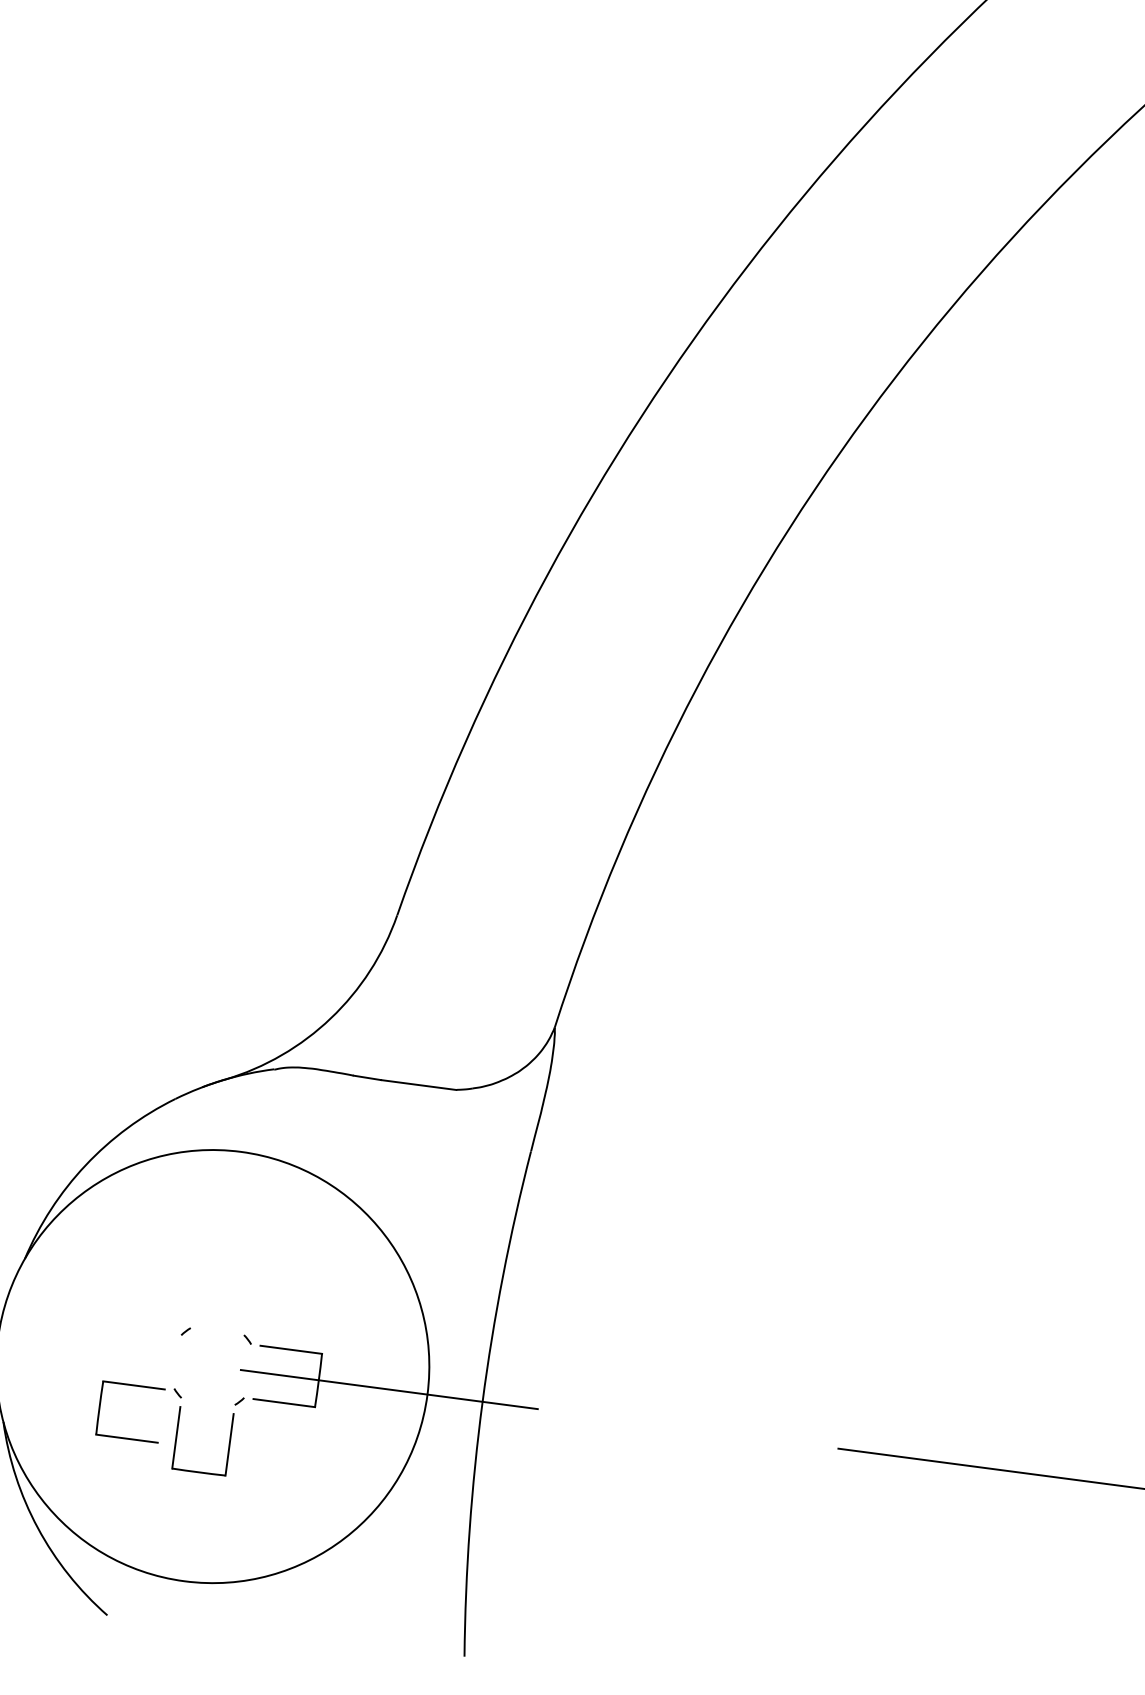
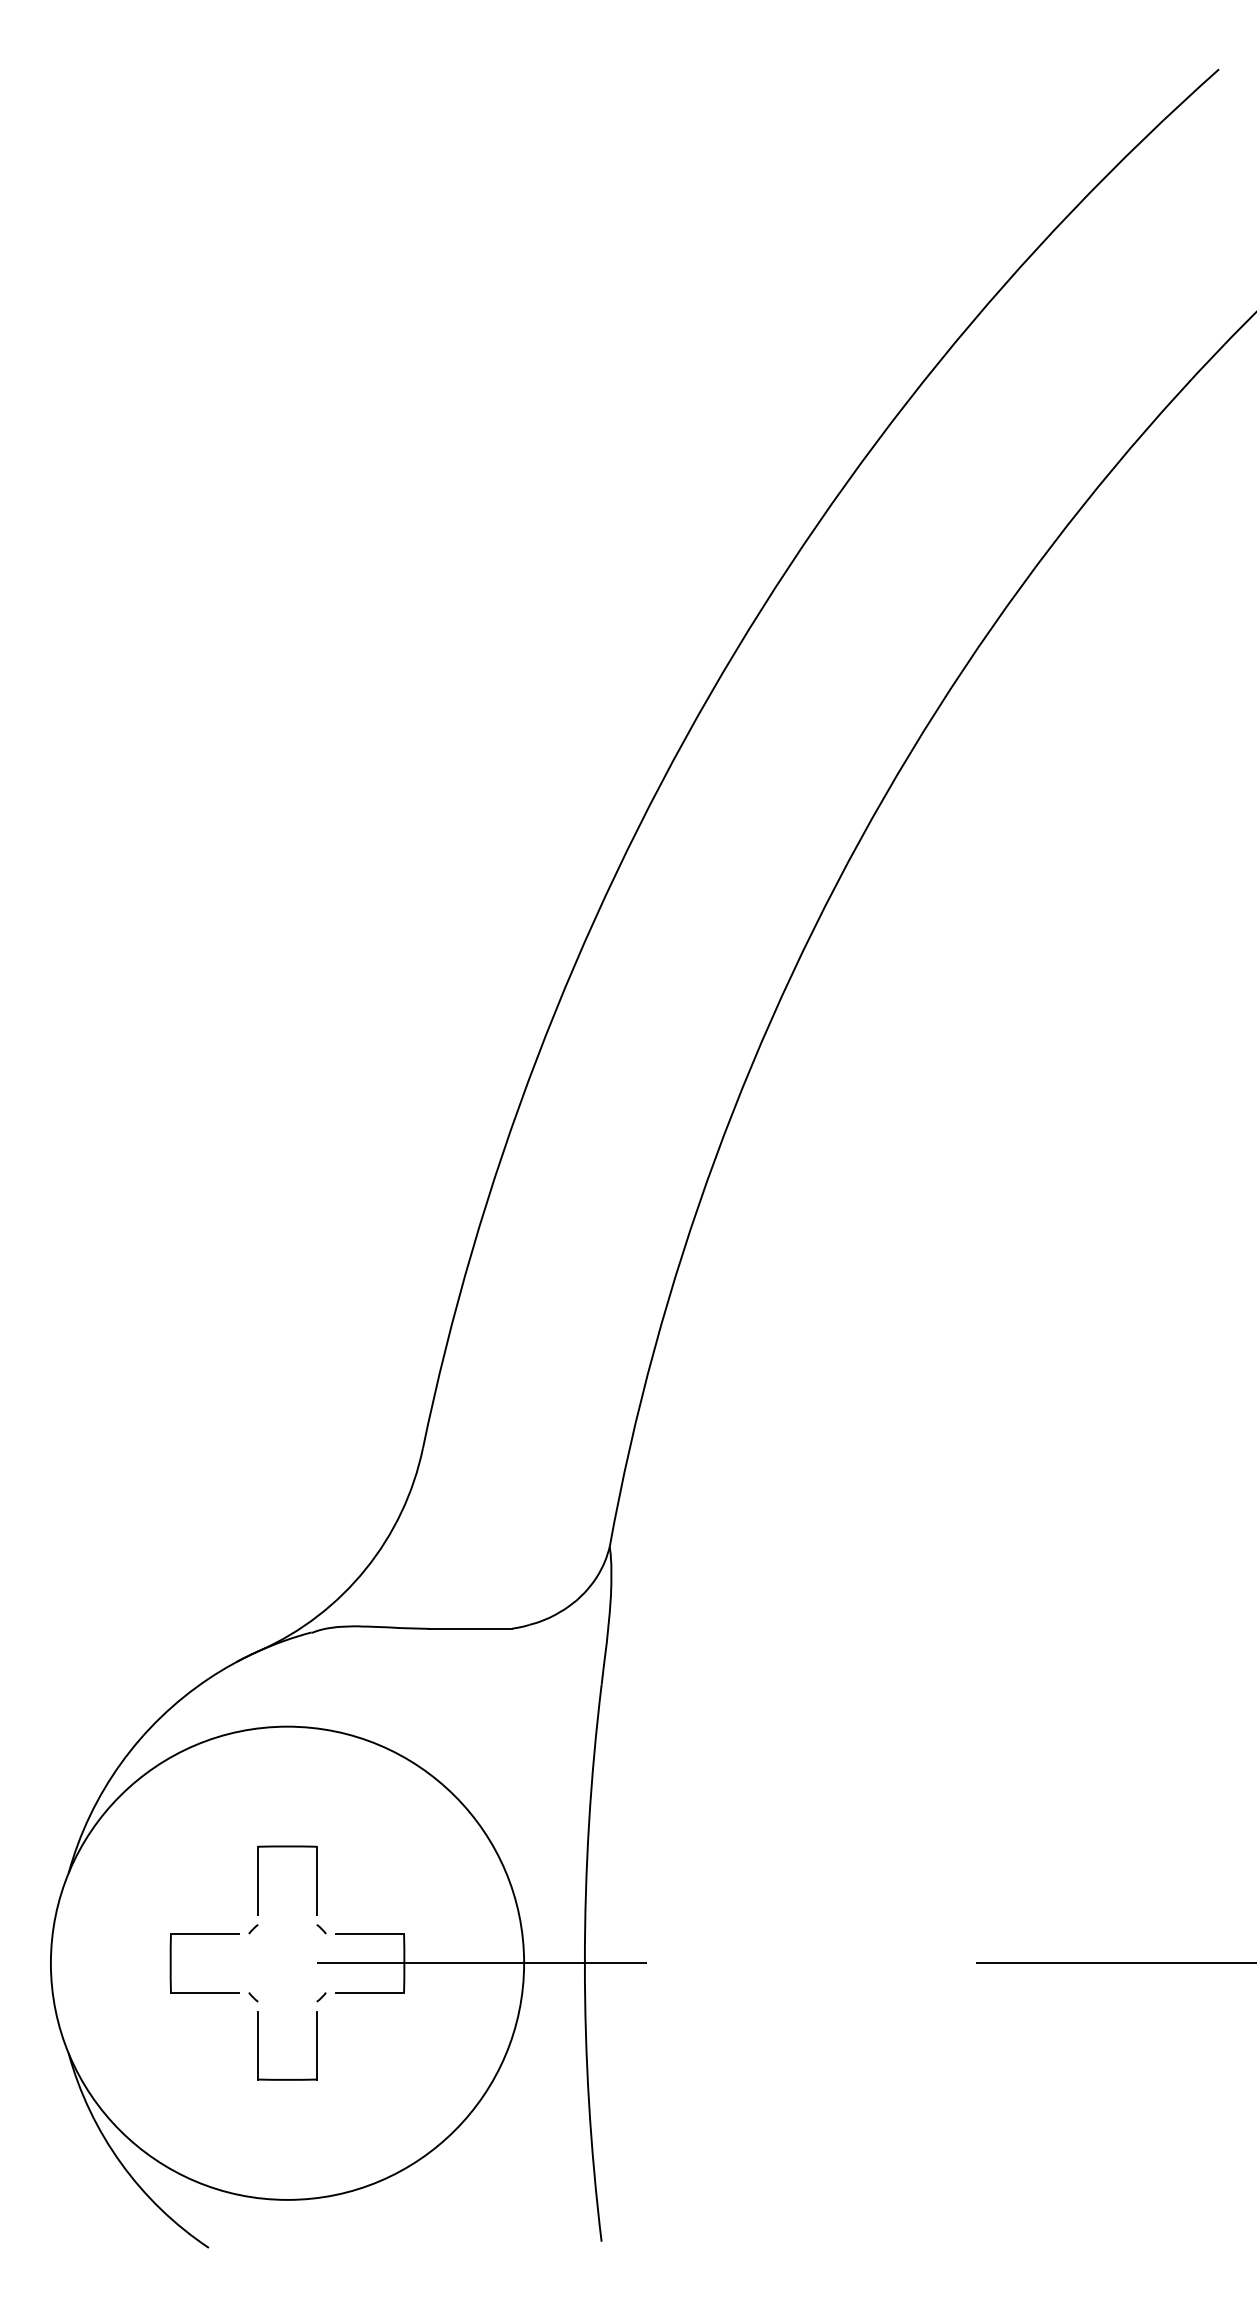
part: (196, 1287) -> (258, 1880), added
part: (133, 1385) -> (204, 1934), moved

